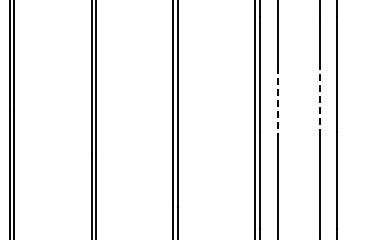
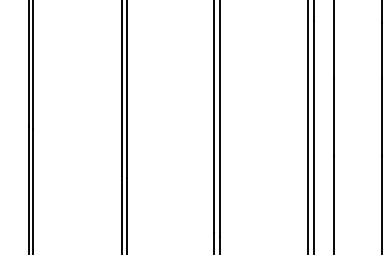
line: (319, 100) -> (381, 115), dashed -> solid
line: (277, 101) -> (333, 117), dashed -> solid

